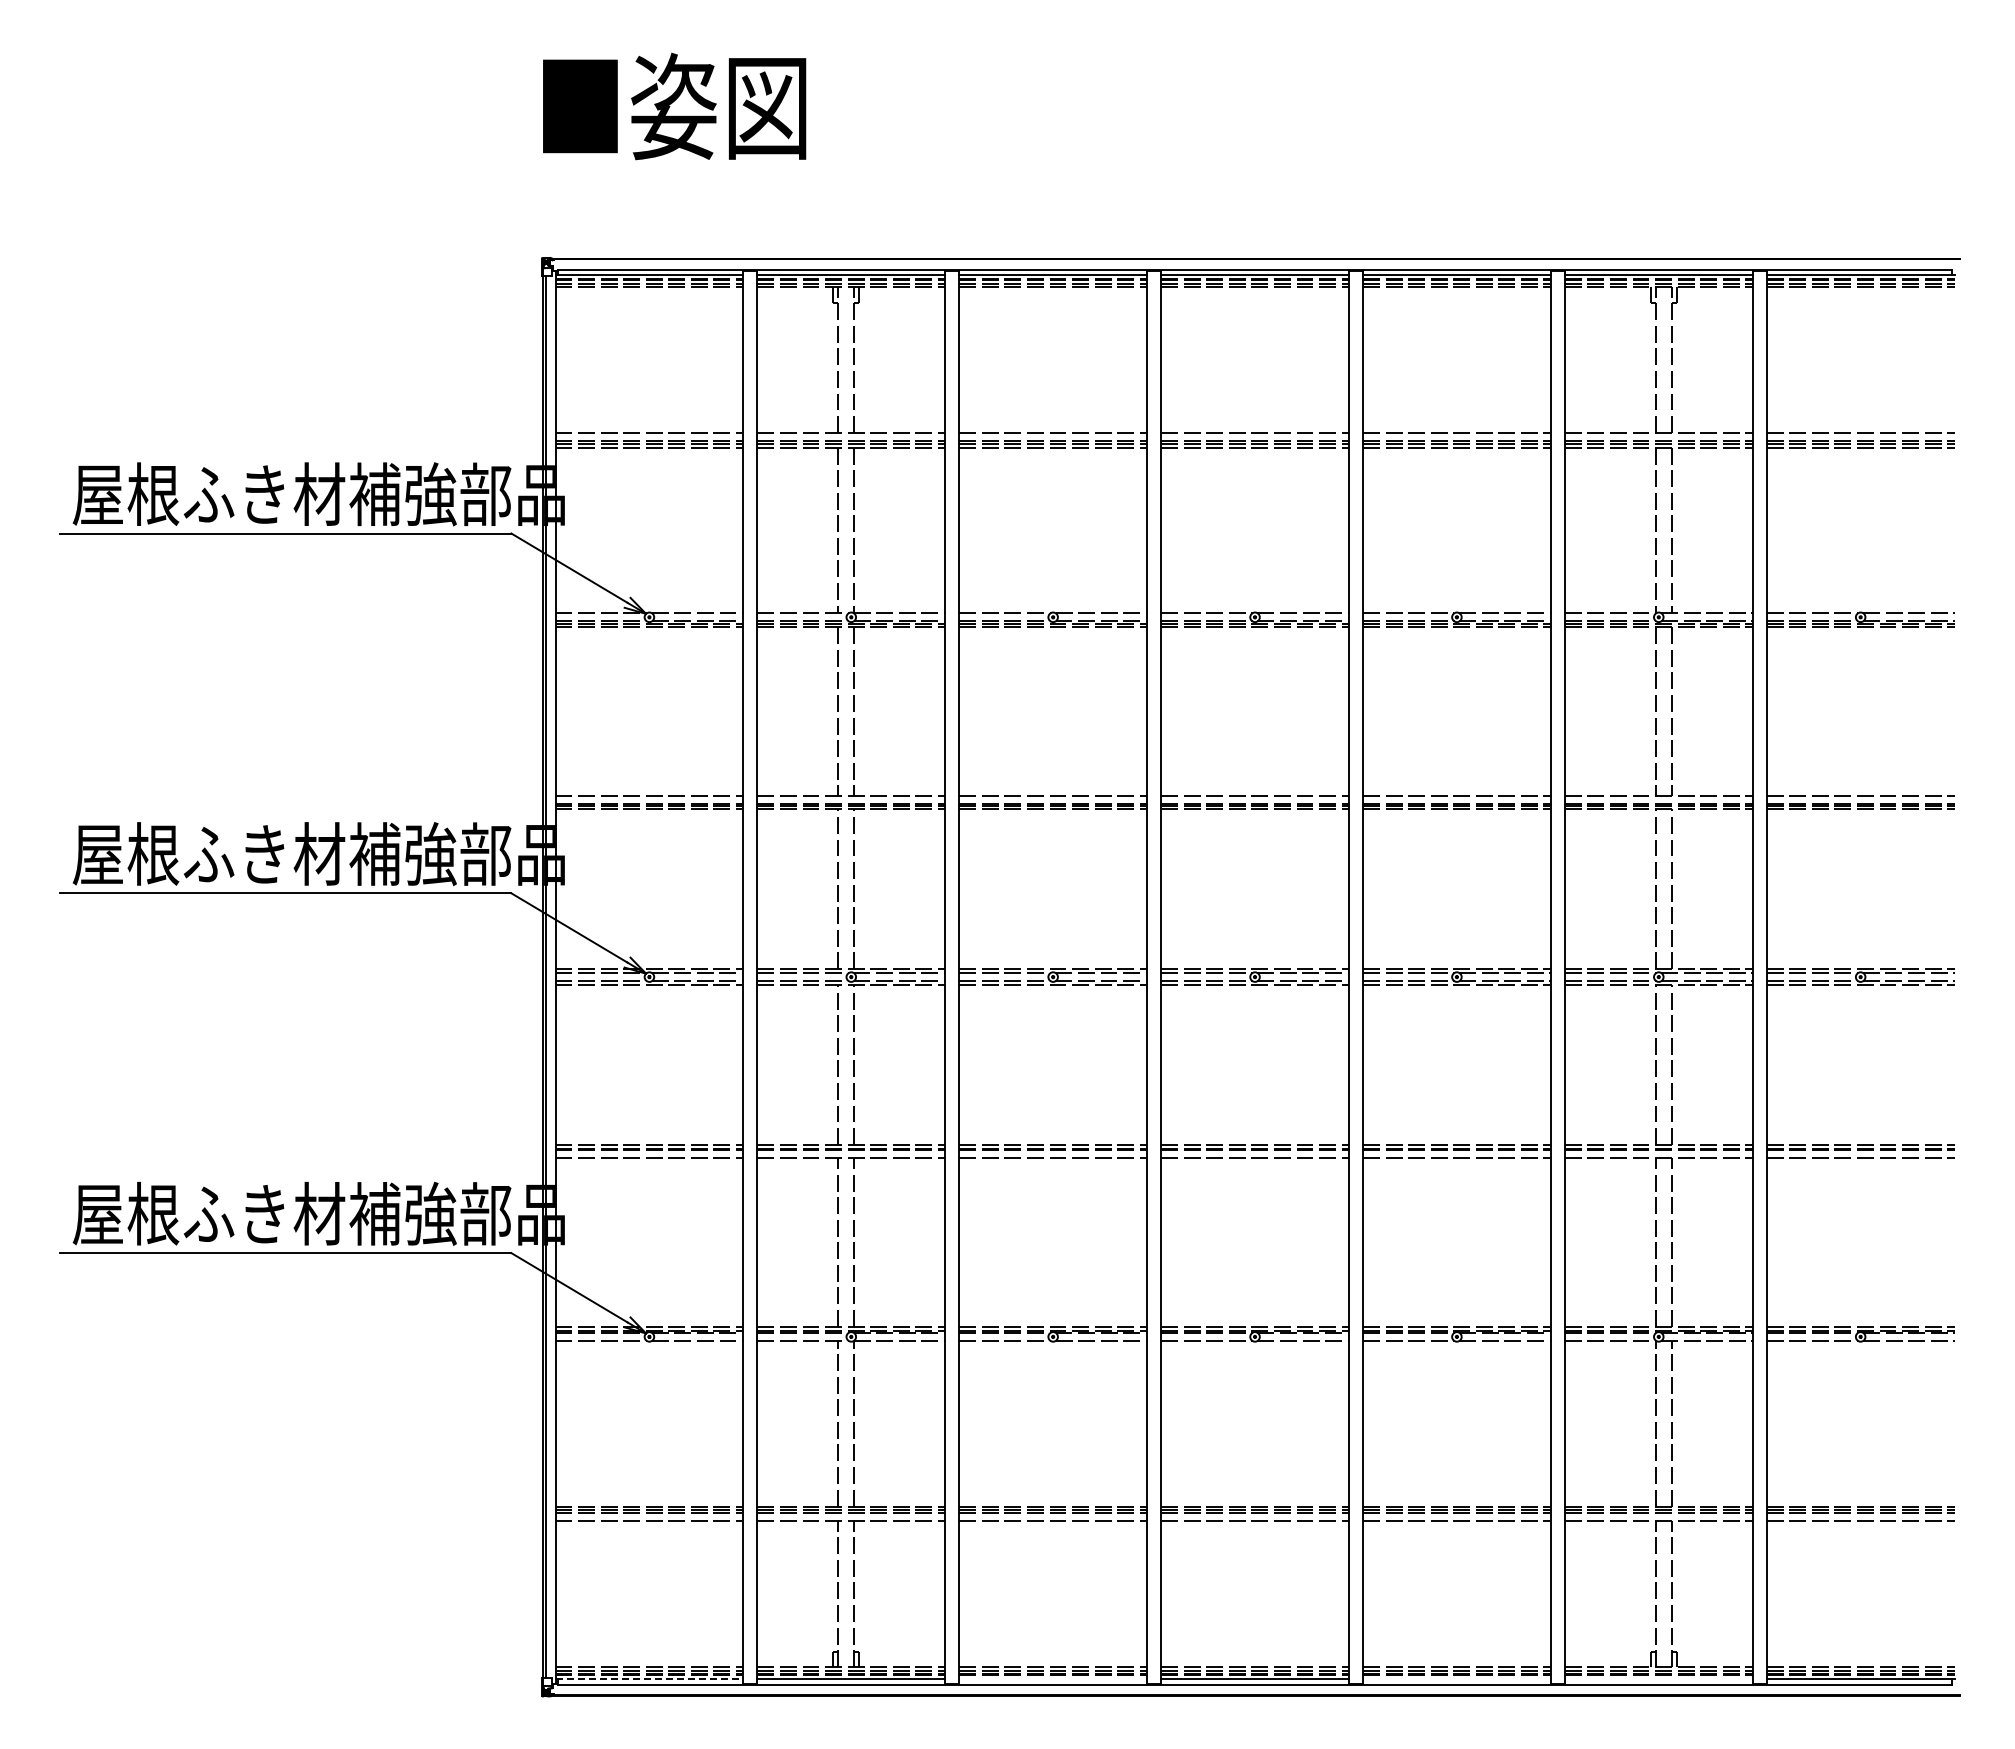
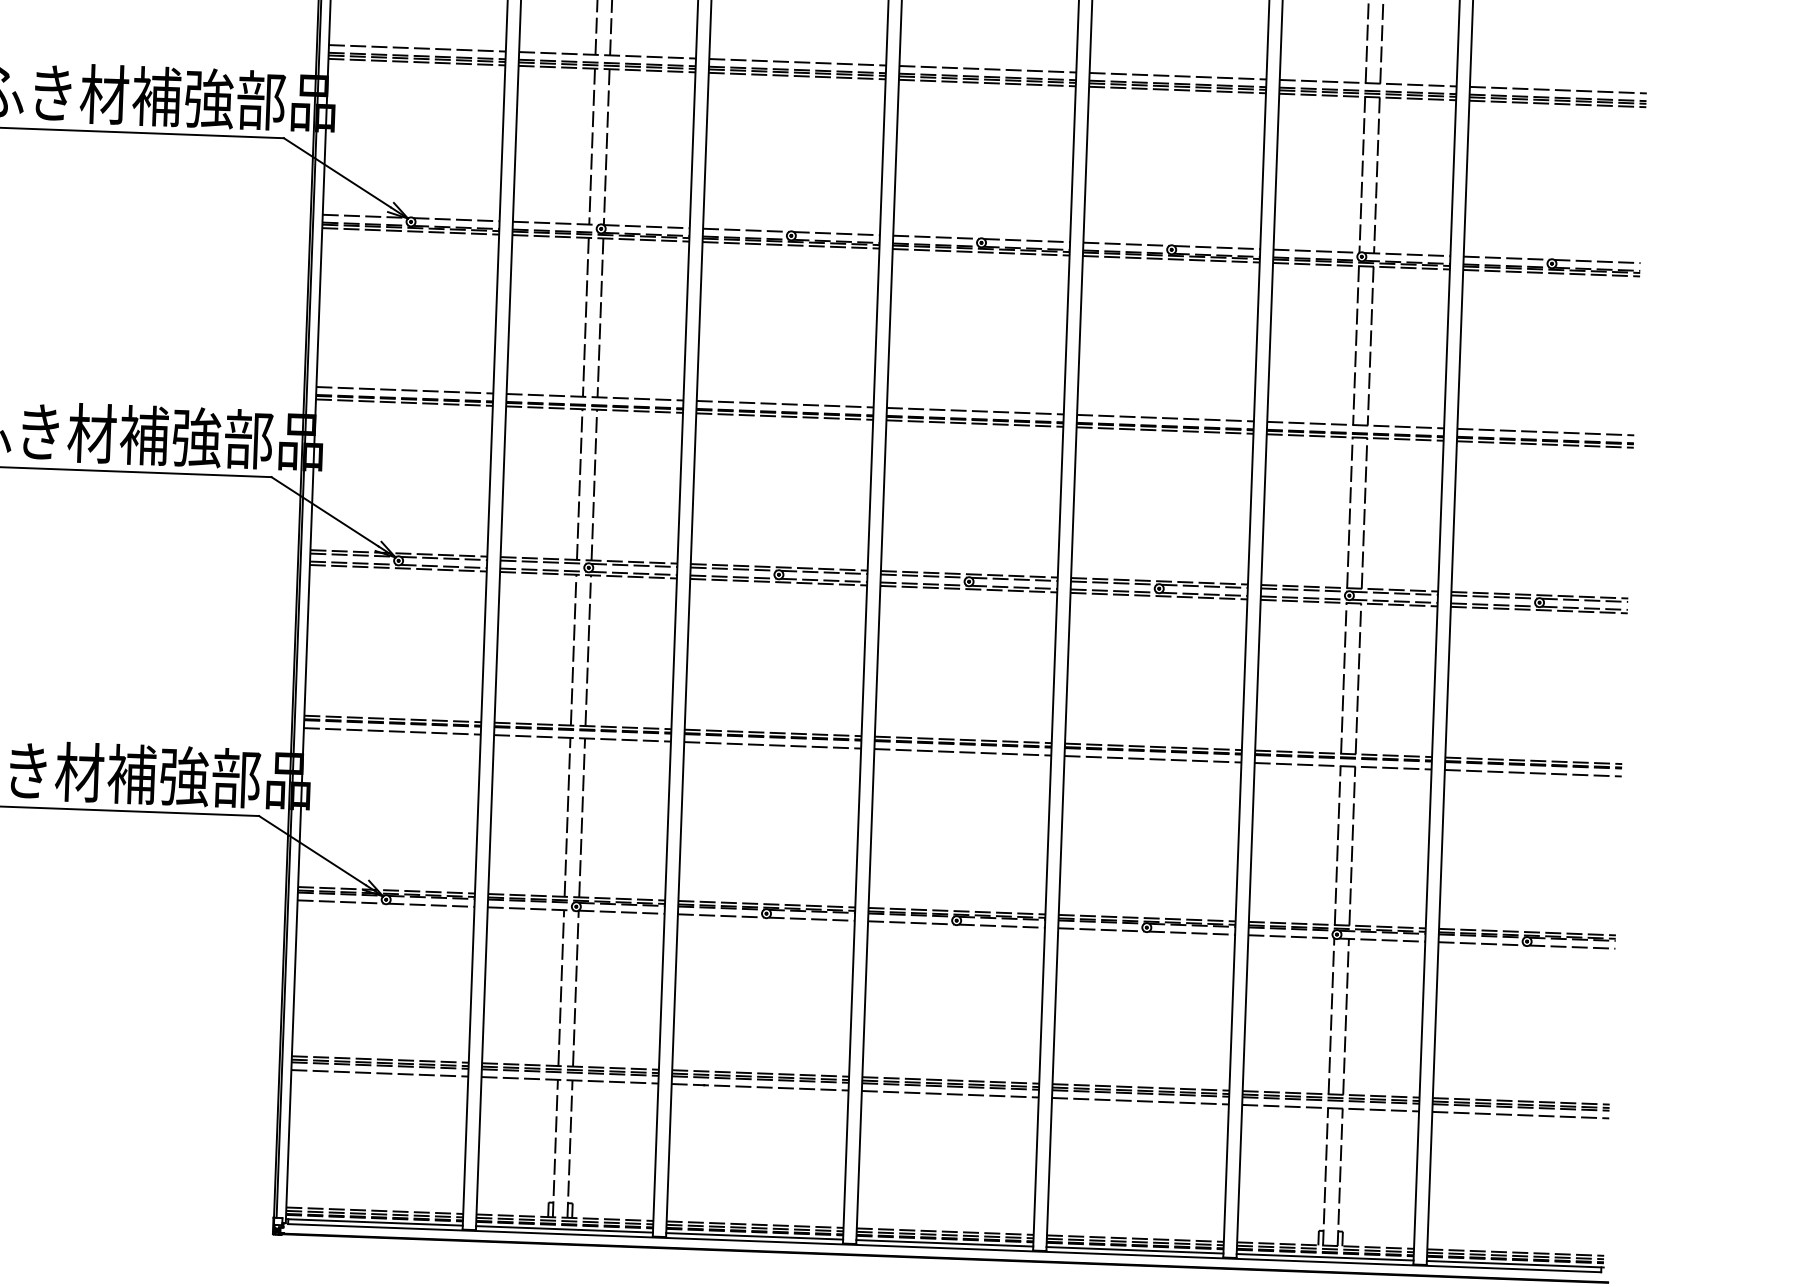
line: (649, 1679) -> (374, 1222), dashed -> solid
line: (1053, 1679) -> (754, 1236), added
line: (1456, 1679) -> (1134, 1250), added
line: (1658, 1679) -> (1324, 1257), added

